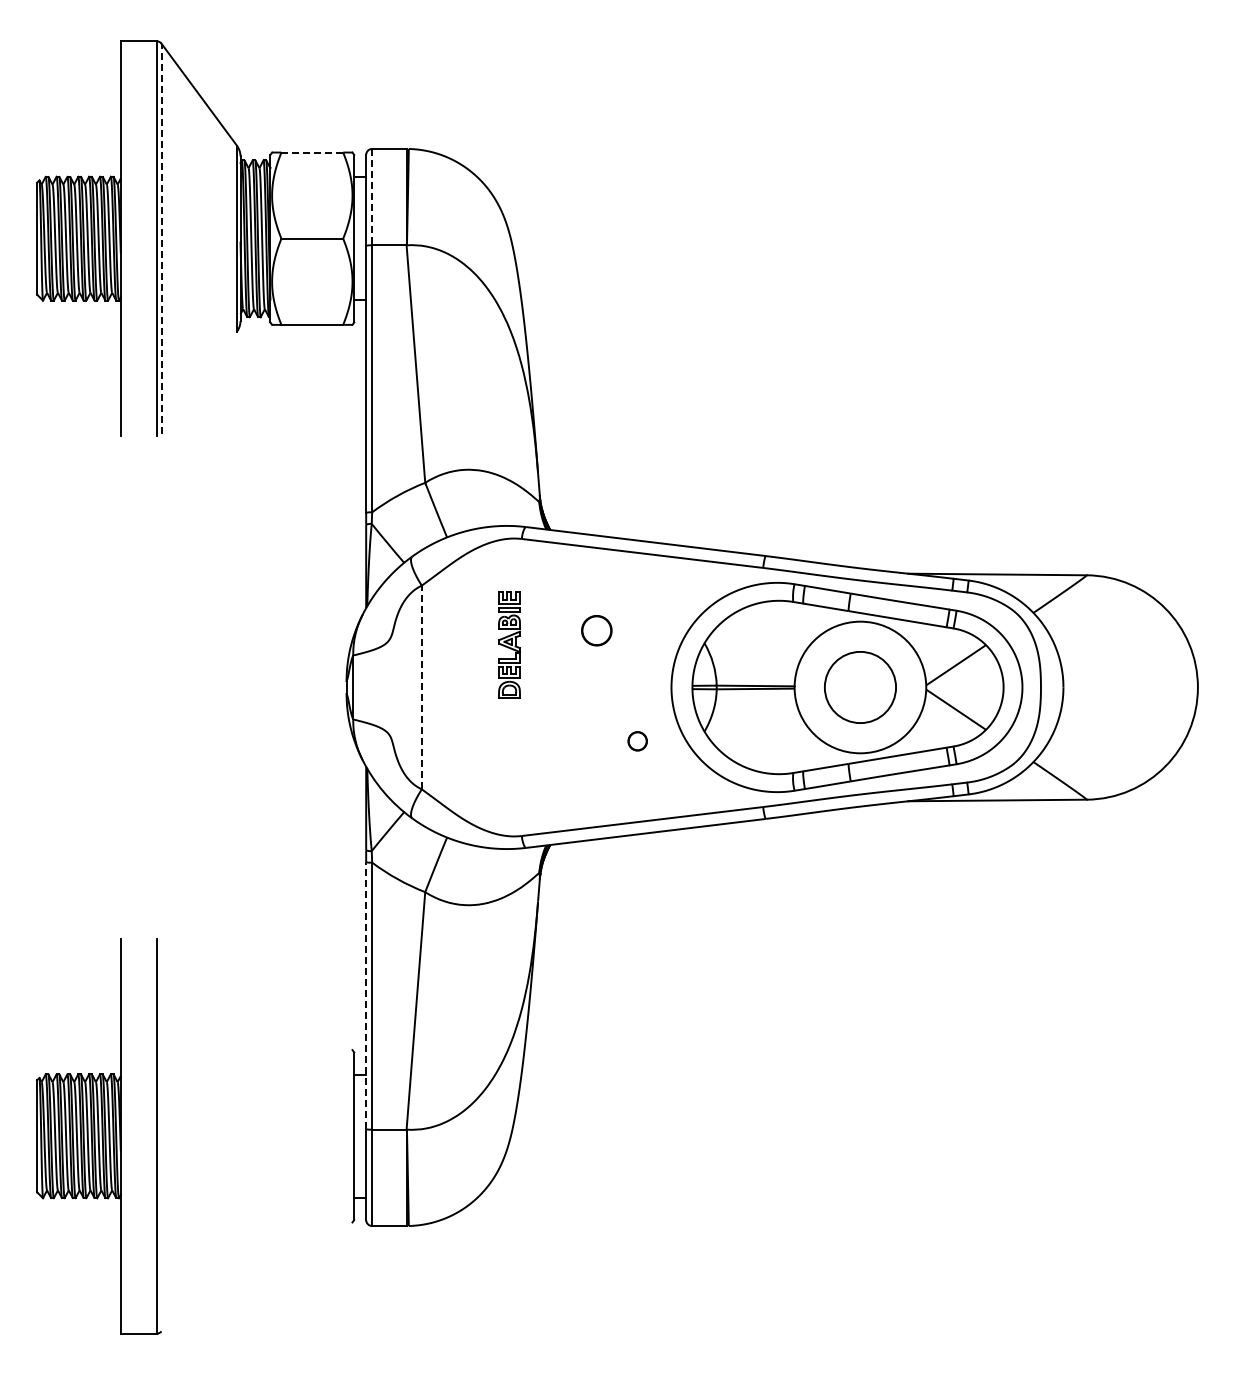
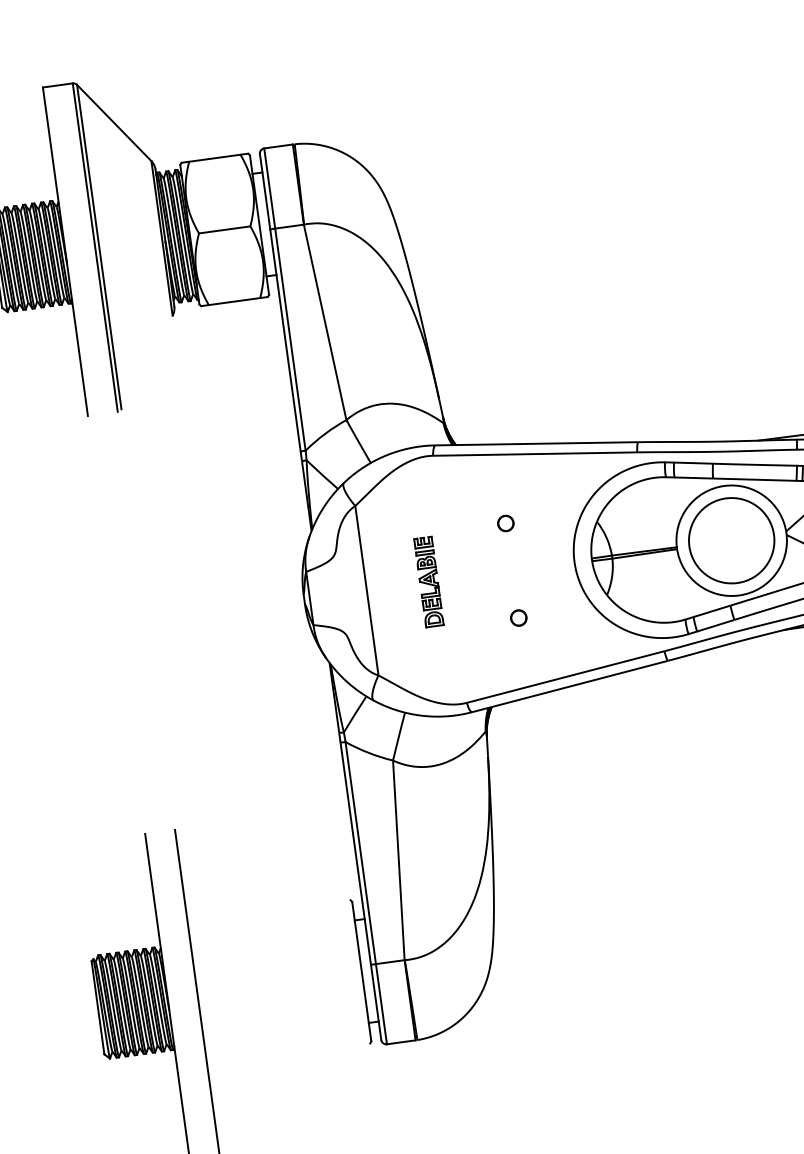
line: (312, 152) -> (215, 158), dashed -> solid
line: (372, 197) -> (270, 188), dashed -> solid
line: (161, 238) -> (99, 246), dashed -> solid
part: (596, 630) -> (505, 523), size x0.62
part: (509, 644) -> (428, 581), moved
line: (421, 687) -> (366, 590), dashed -> solid
circle: (860, 687) -> (731, 540), size x1.43
part: (637, 741) -> (518, 618), moved
line: (366, 995) -> (355, 853), dashed -> solid

